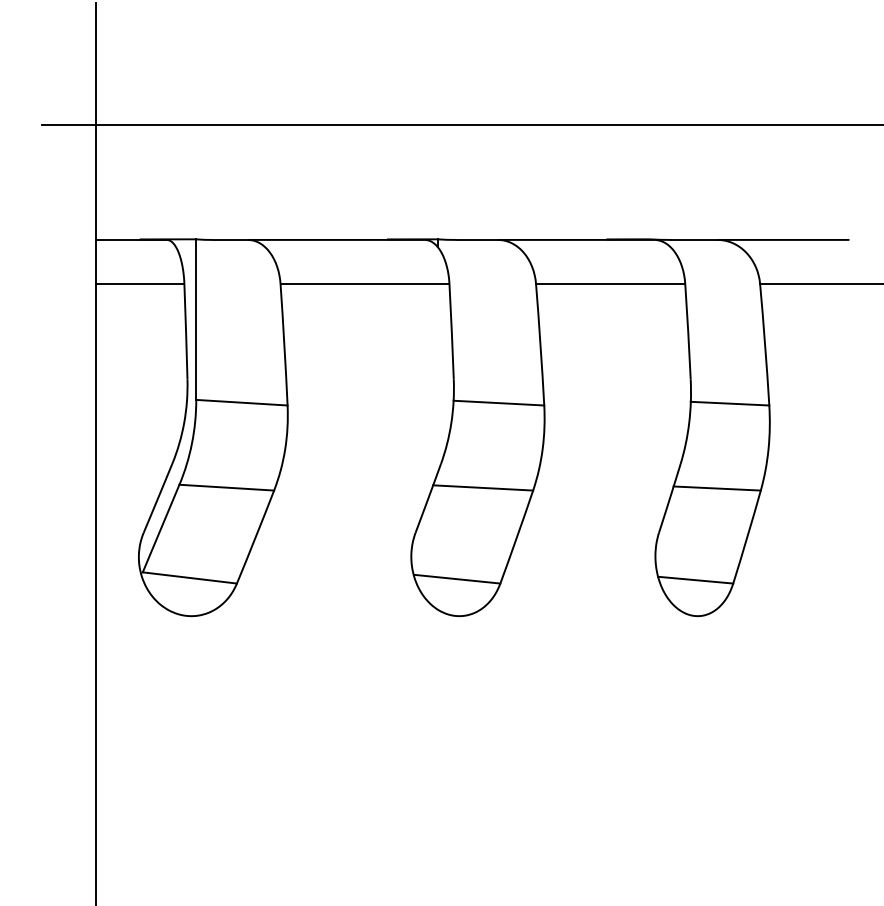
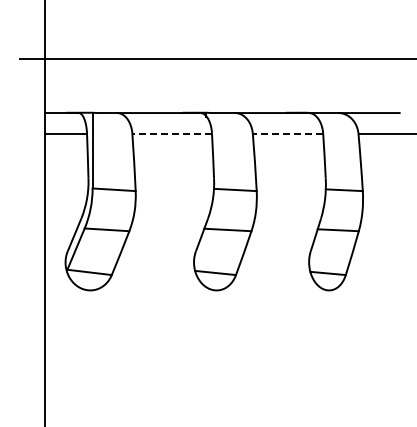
line: (365, 283) -> (172, 133), solid -> dashed
line: (609, 283) -> (287, 133), solid -> dashed

